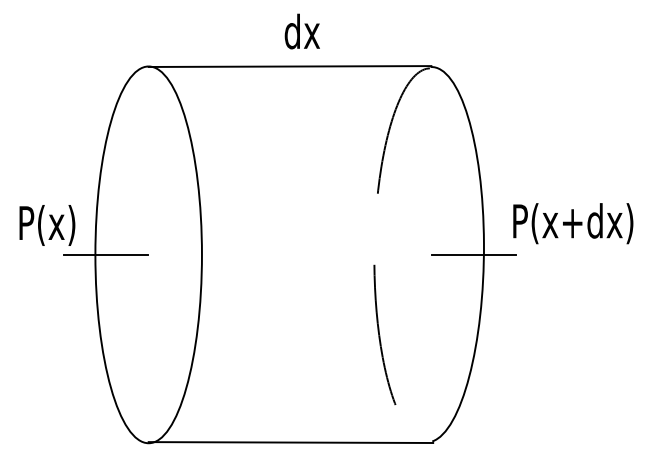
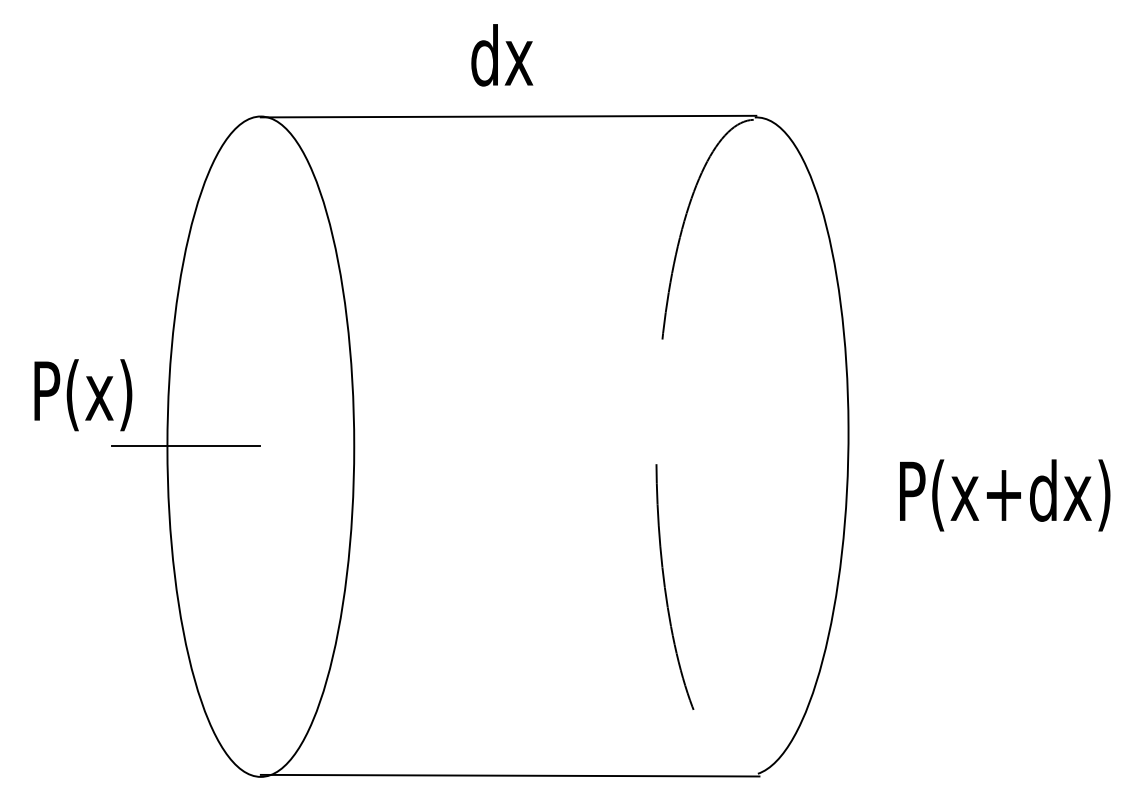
text: (301, 31) -> (500, 55), moved
text: (573, 223) -> (1005, 495), moved
line: (473, 254) -> (830, 446), removed

